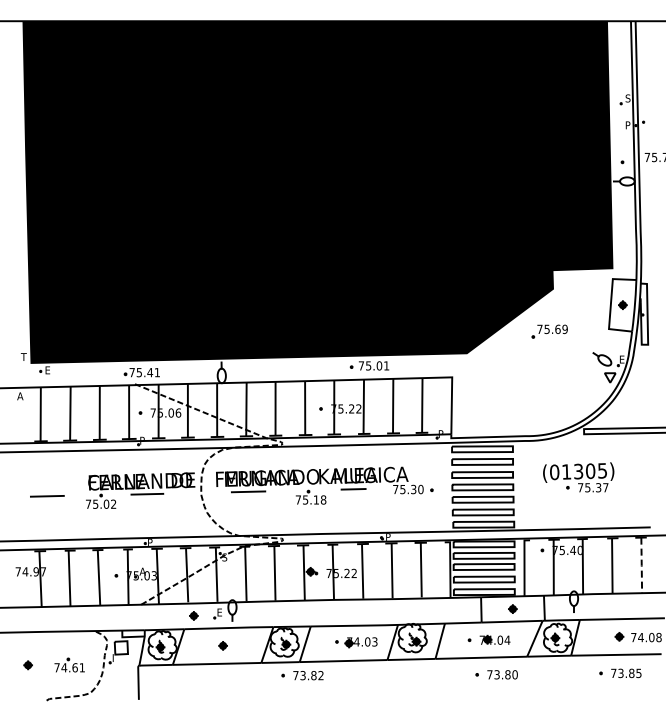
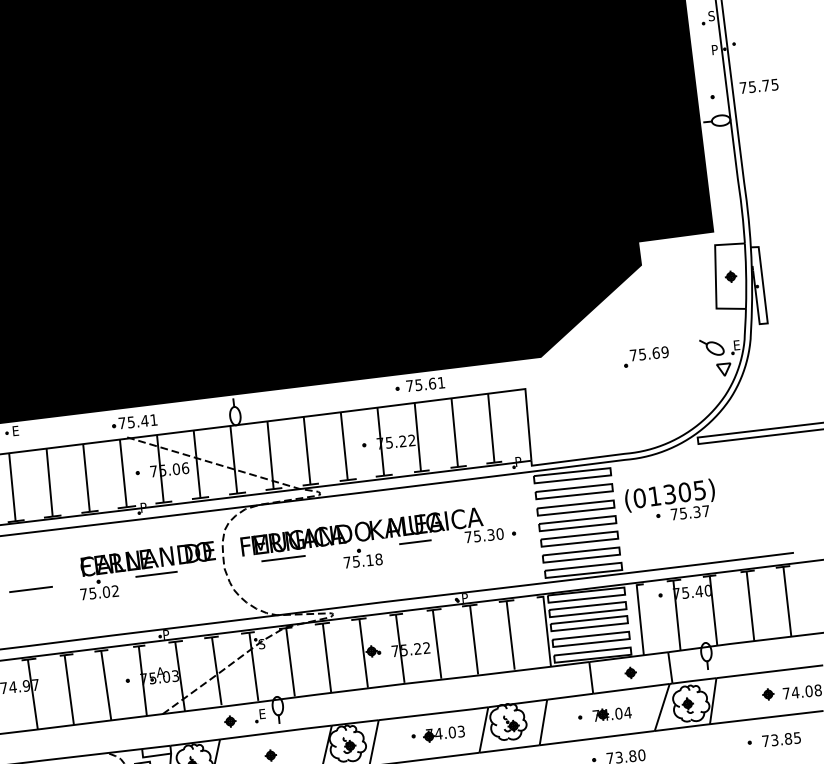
part: (549, 331) -> (645, 356), moved
text: (379, 365) -> (432, 383), 75.01 -> 75.61
part: (578, 477) -> (670, 501), moved
line: (641, 565) -> (787, 601), dashed -> solid

